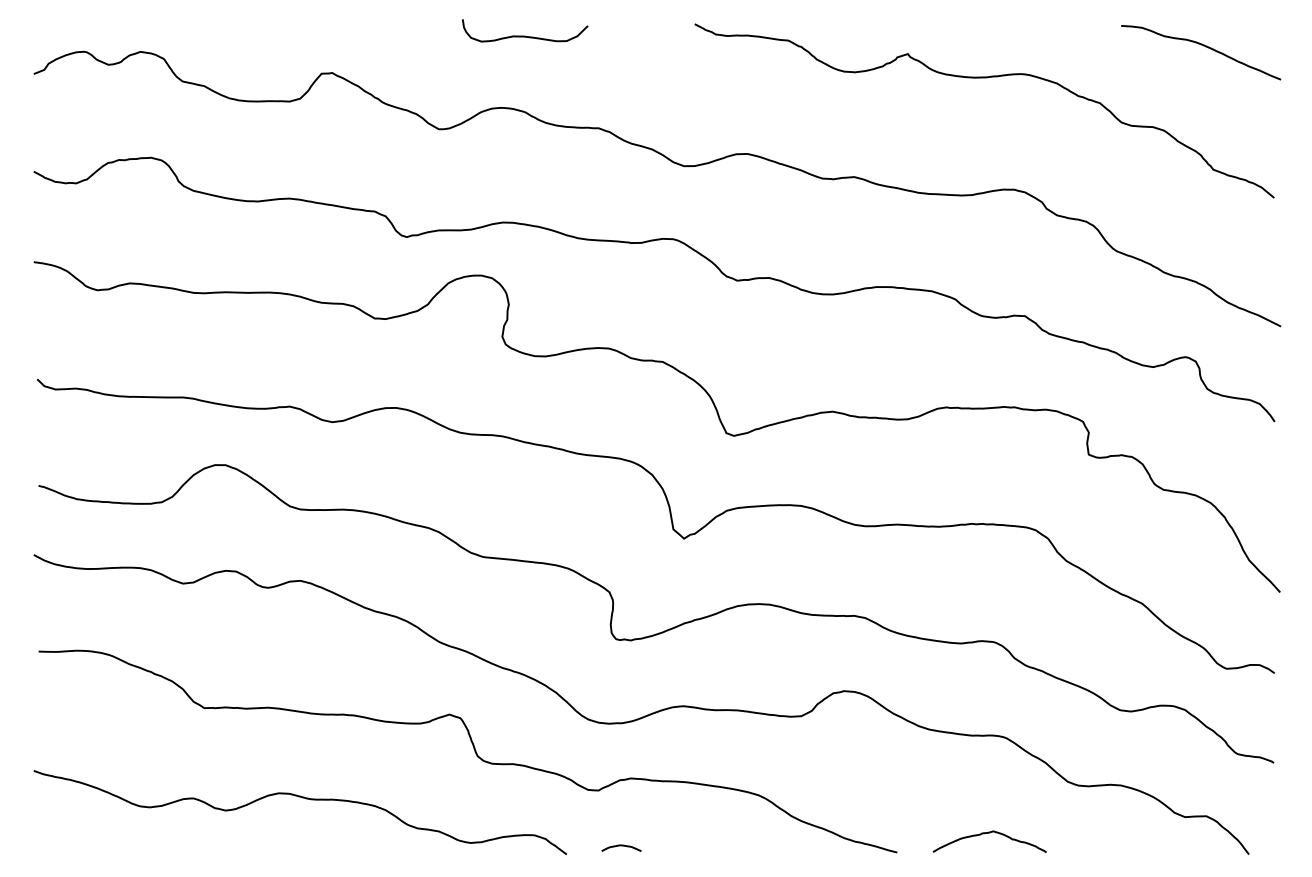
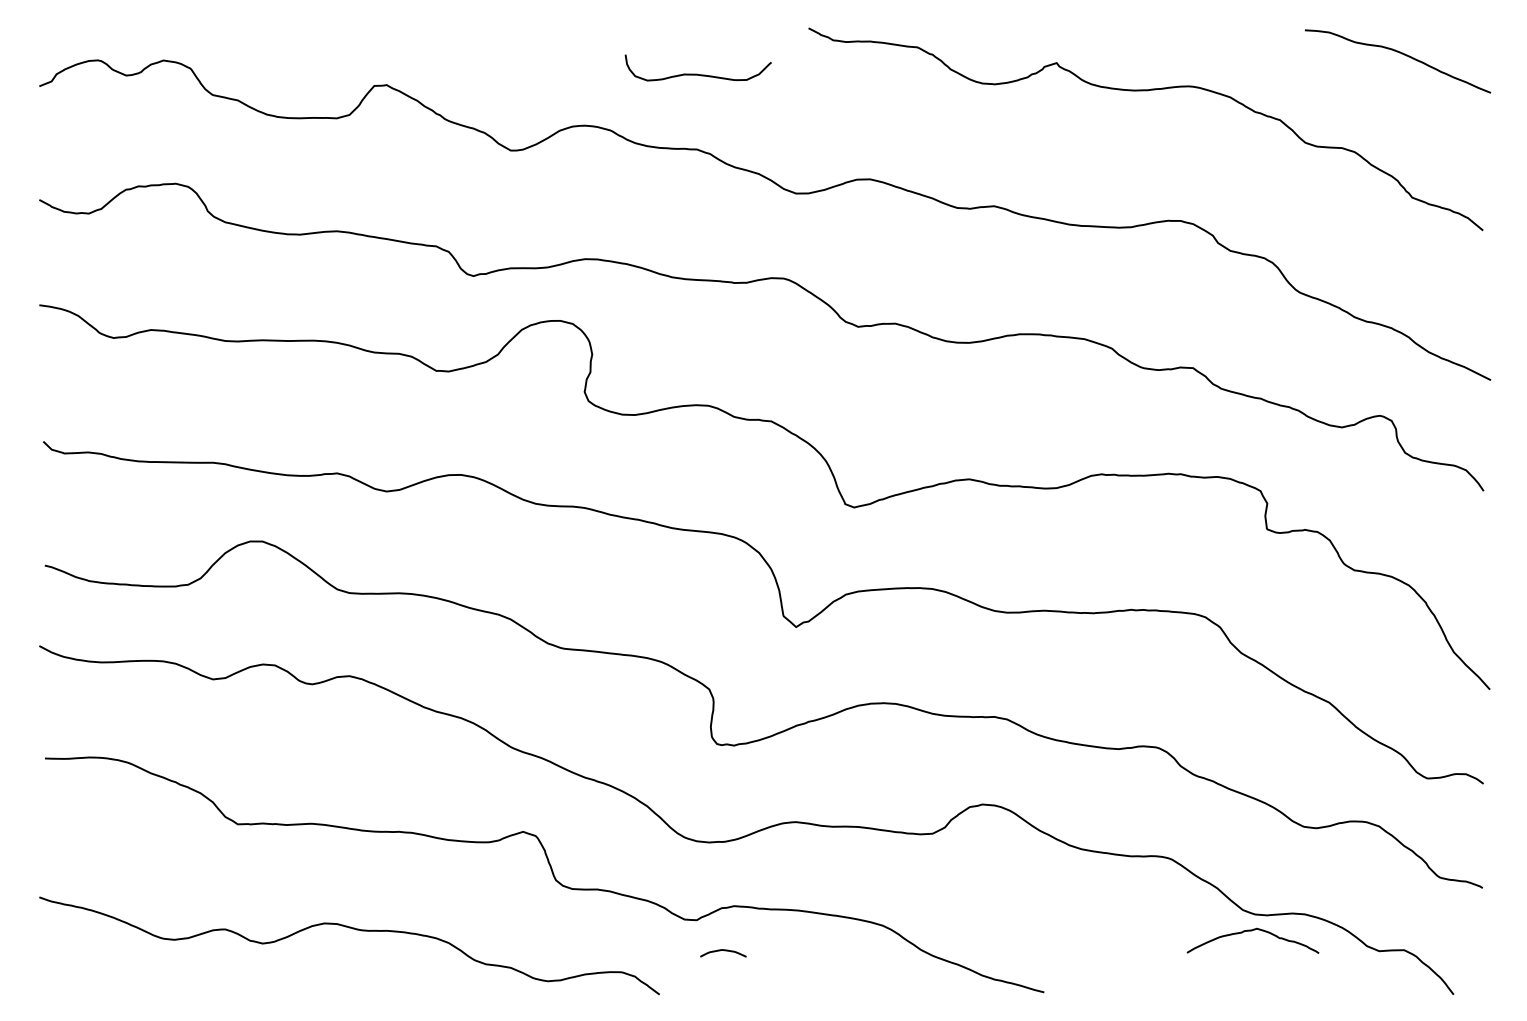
curve: (524, 35) -> (697, 73), moved
curve: (989, 833) -> (1252, 931), moved
curve: (622, 846) -> (724, 951), moved

